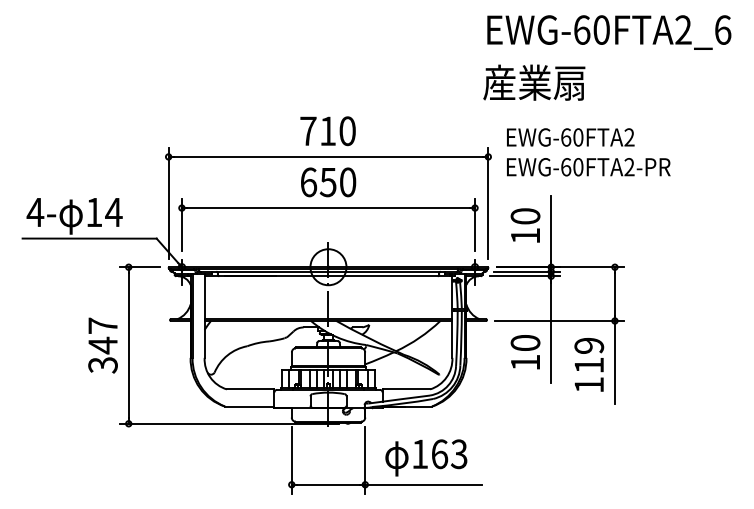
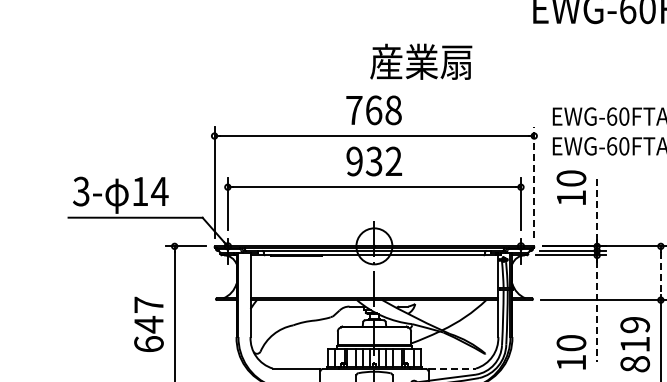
text: (534, 82) -> (421, 61), moved
text: (337, 131) -> (383, 110), 710 -> 768
text: (328, 182) -> (374, 161), 650 -> 932
line: (488, 202) -> (534, 181), solid -> dashed
text: (35, 212) -> (81, 191), 4- -> 3-
text: (525, 225) -> (571, 187), moved
line: (551, 229) -> (597, 208), solid -> dashed
line: (614, 294) -> (660, 273), solid -> dashed
line: (551, 332) -> (597, 311), solid -> dashed
text: (525, 352) -> (571, 352), moved
text: (102, 364) -> (148, 343), 347 -> 647
text: (589, 385) -> (635, 364), 119 -> 819
line: (406, 389) -> (452, 368), solid -> dashed

